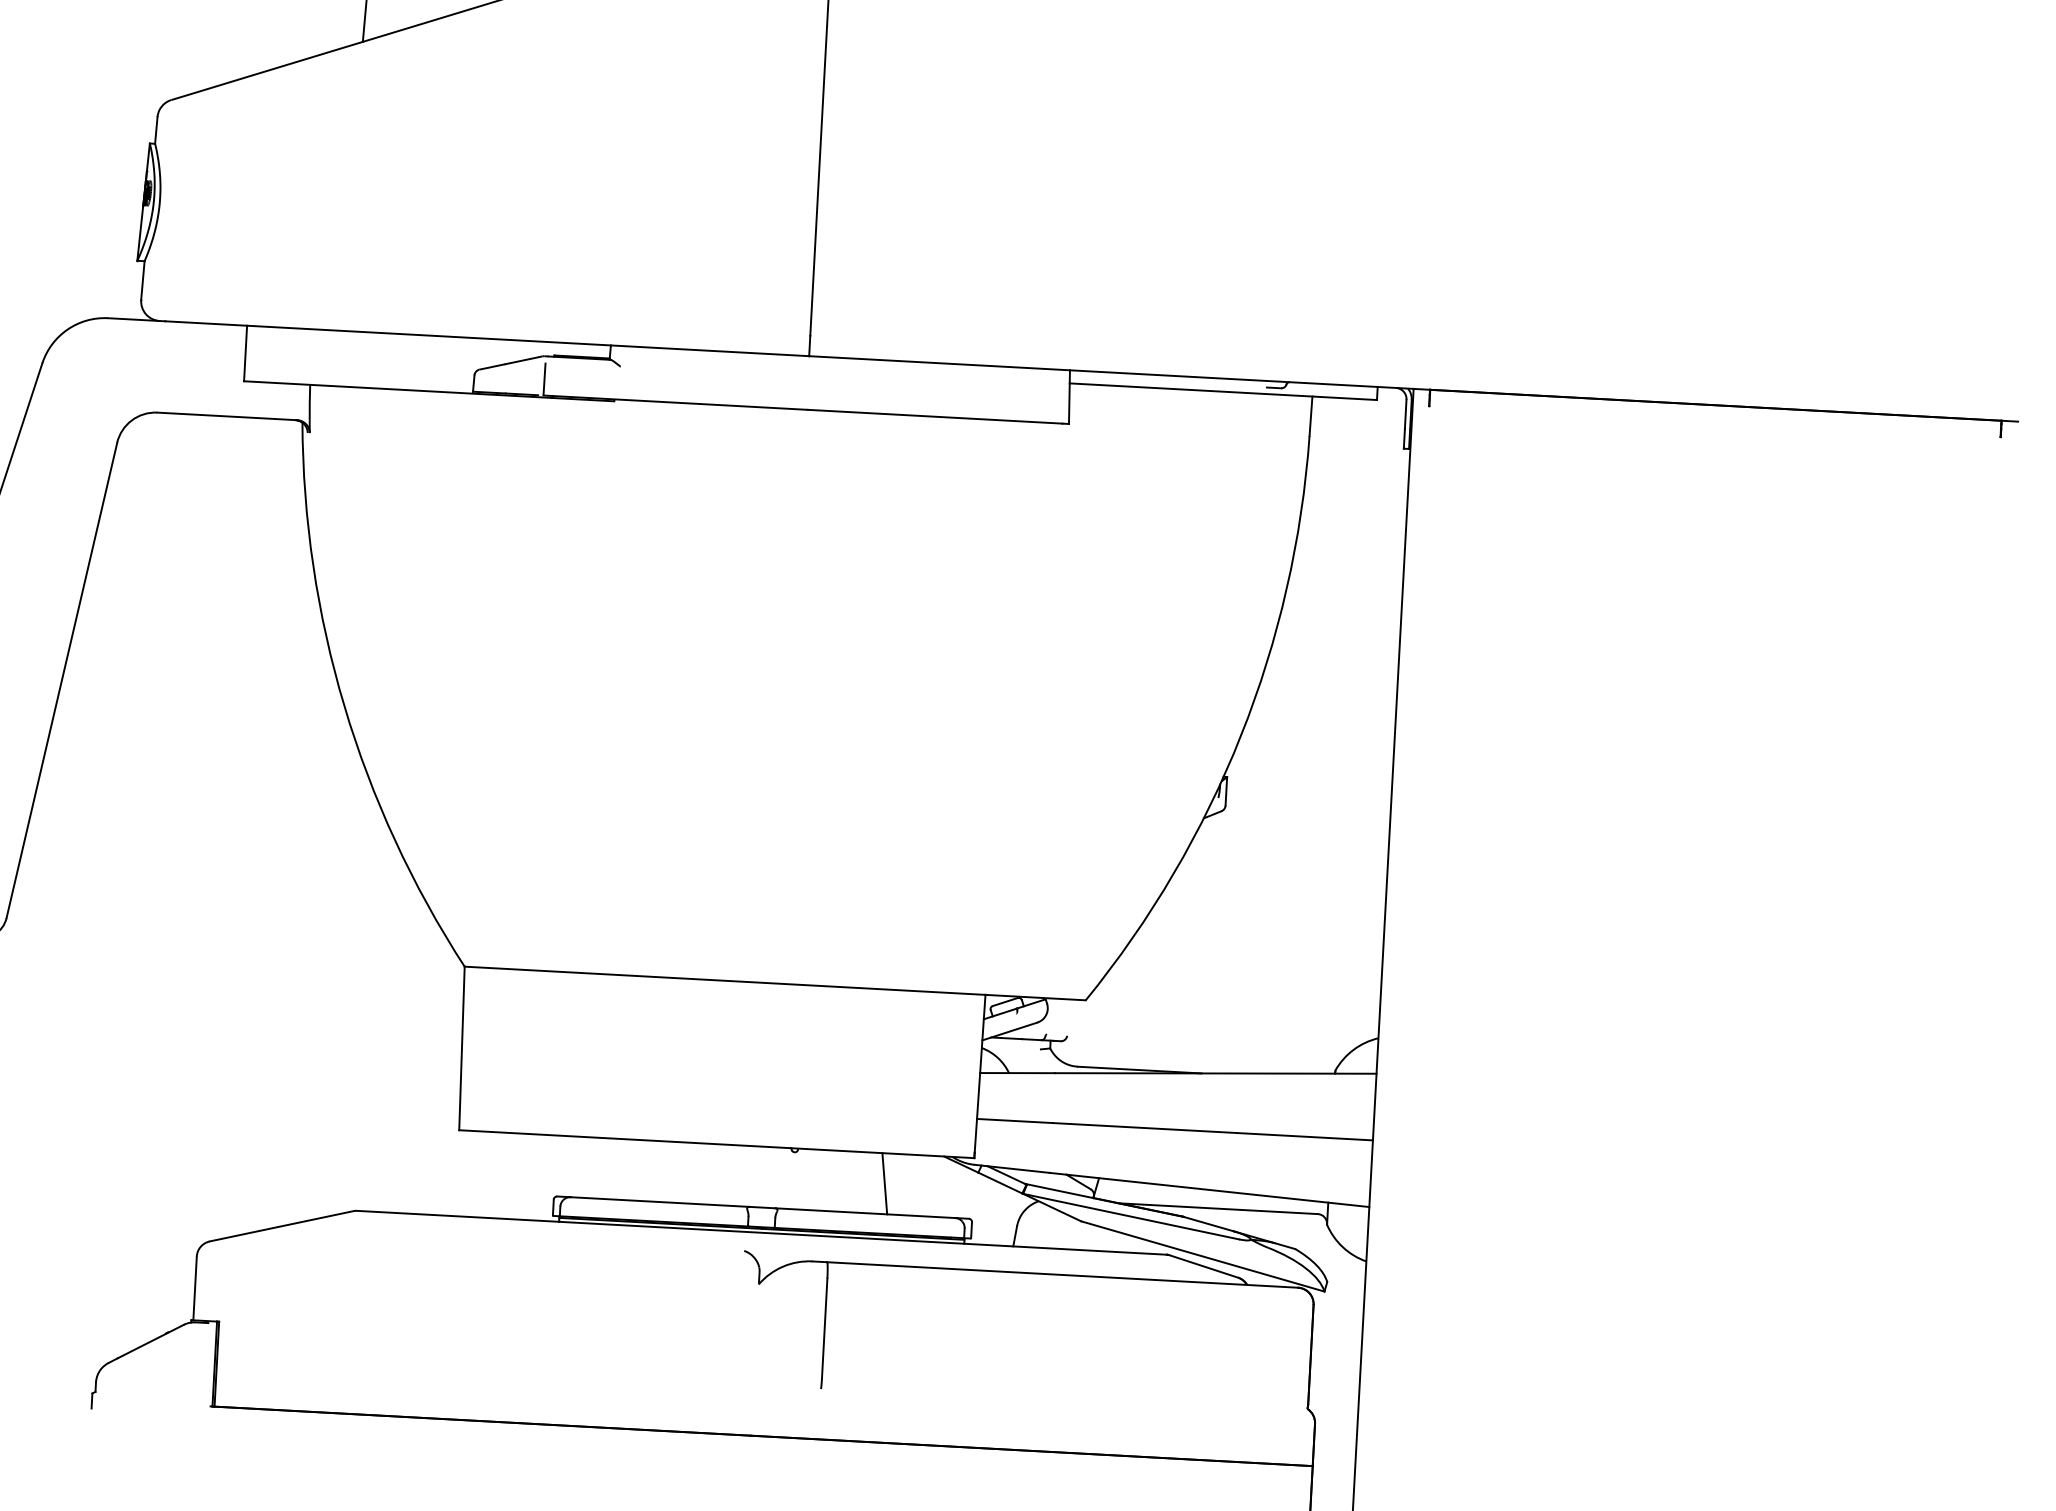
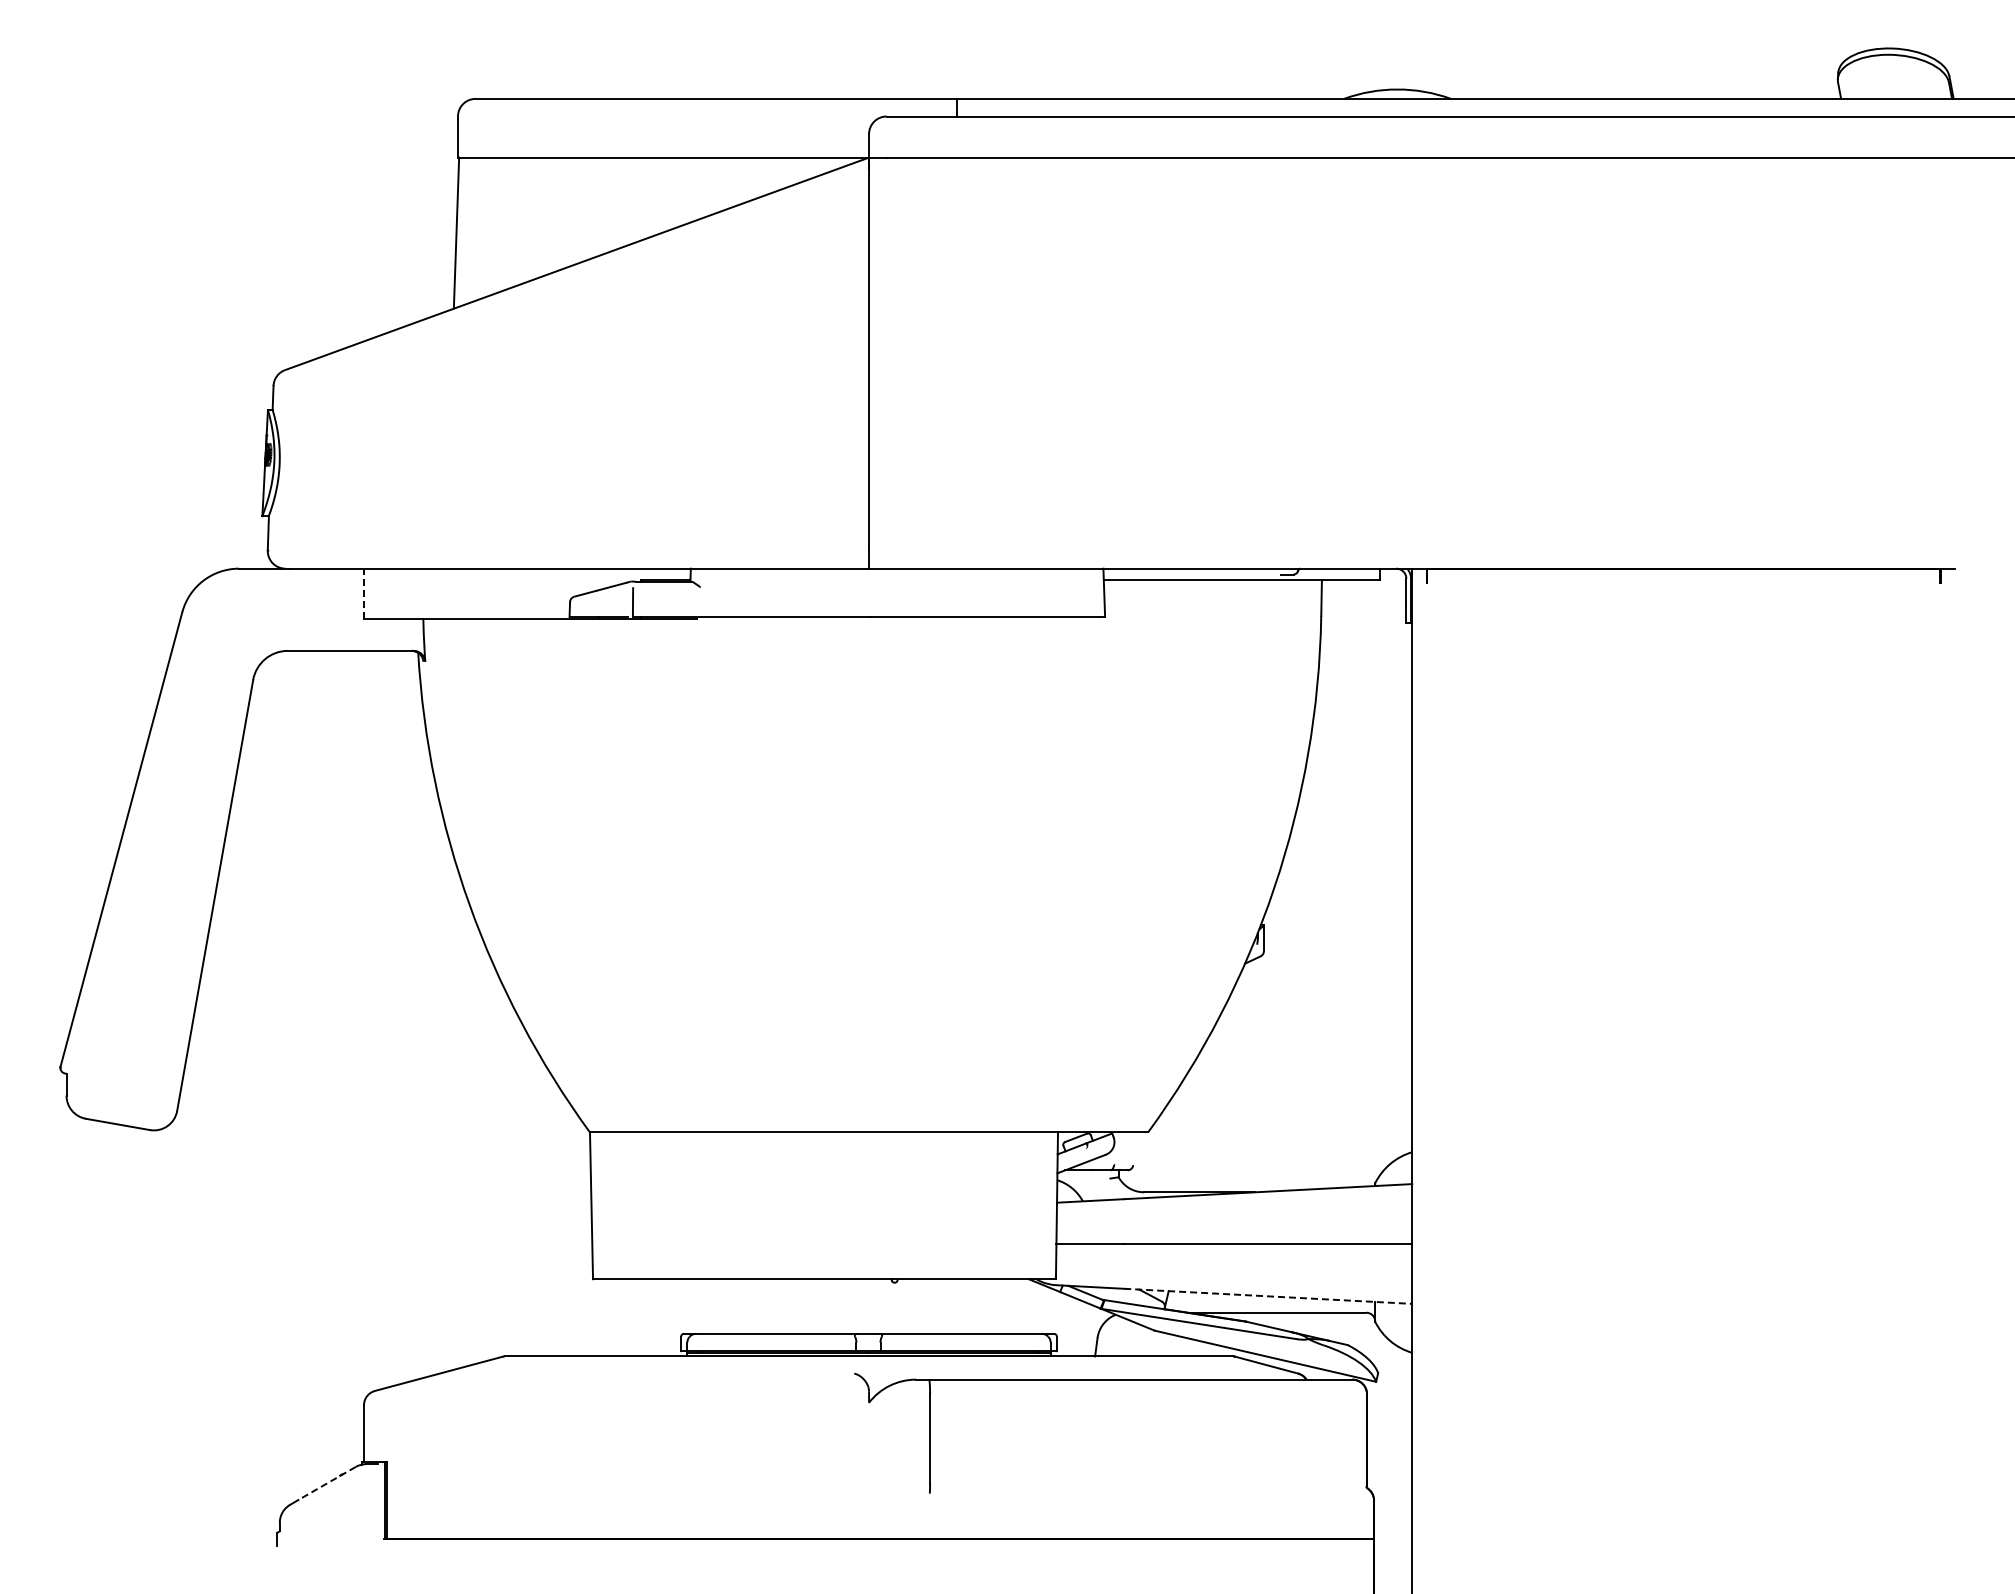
line: (245, 353) -> (363, 593), solid -> dashed
line: (884, 1183) -> (976, 1306), removed
line: (1209, 1190) -> (1268, 1296), solid -> dashed
line: (150, 1341) -> (326, 1483), solid -> dashed

